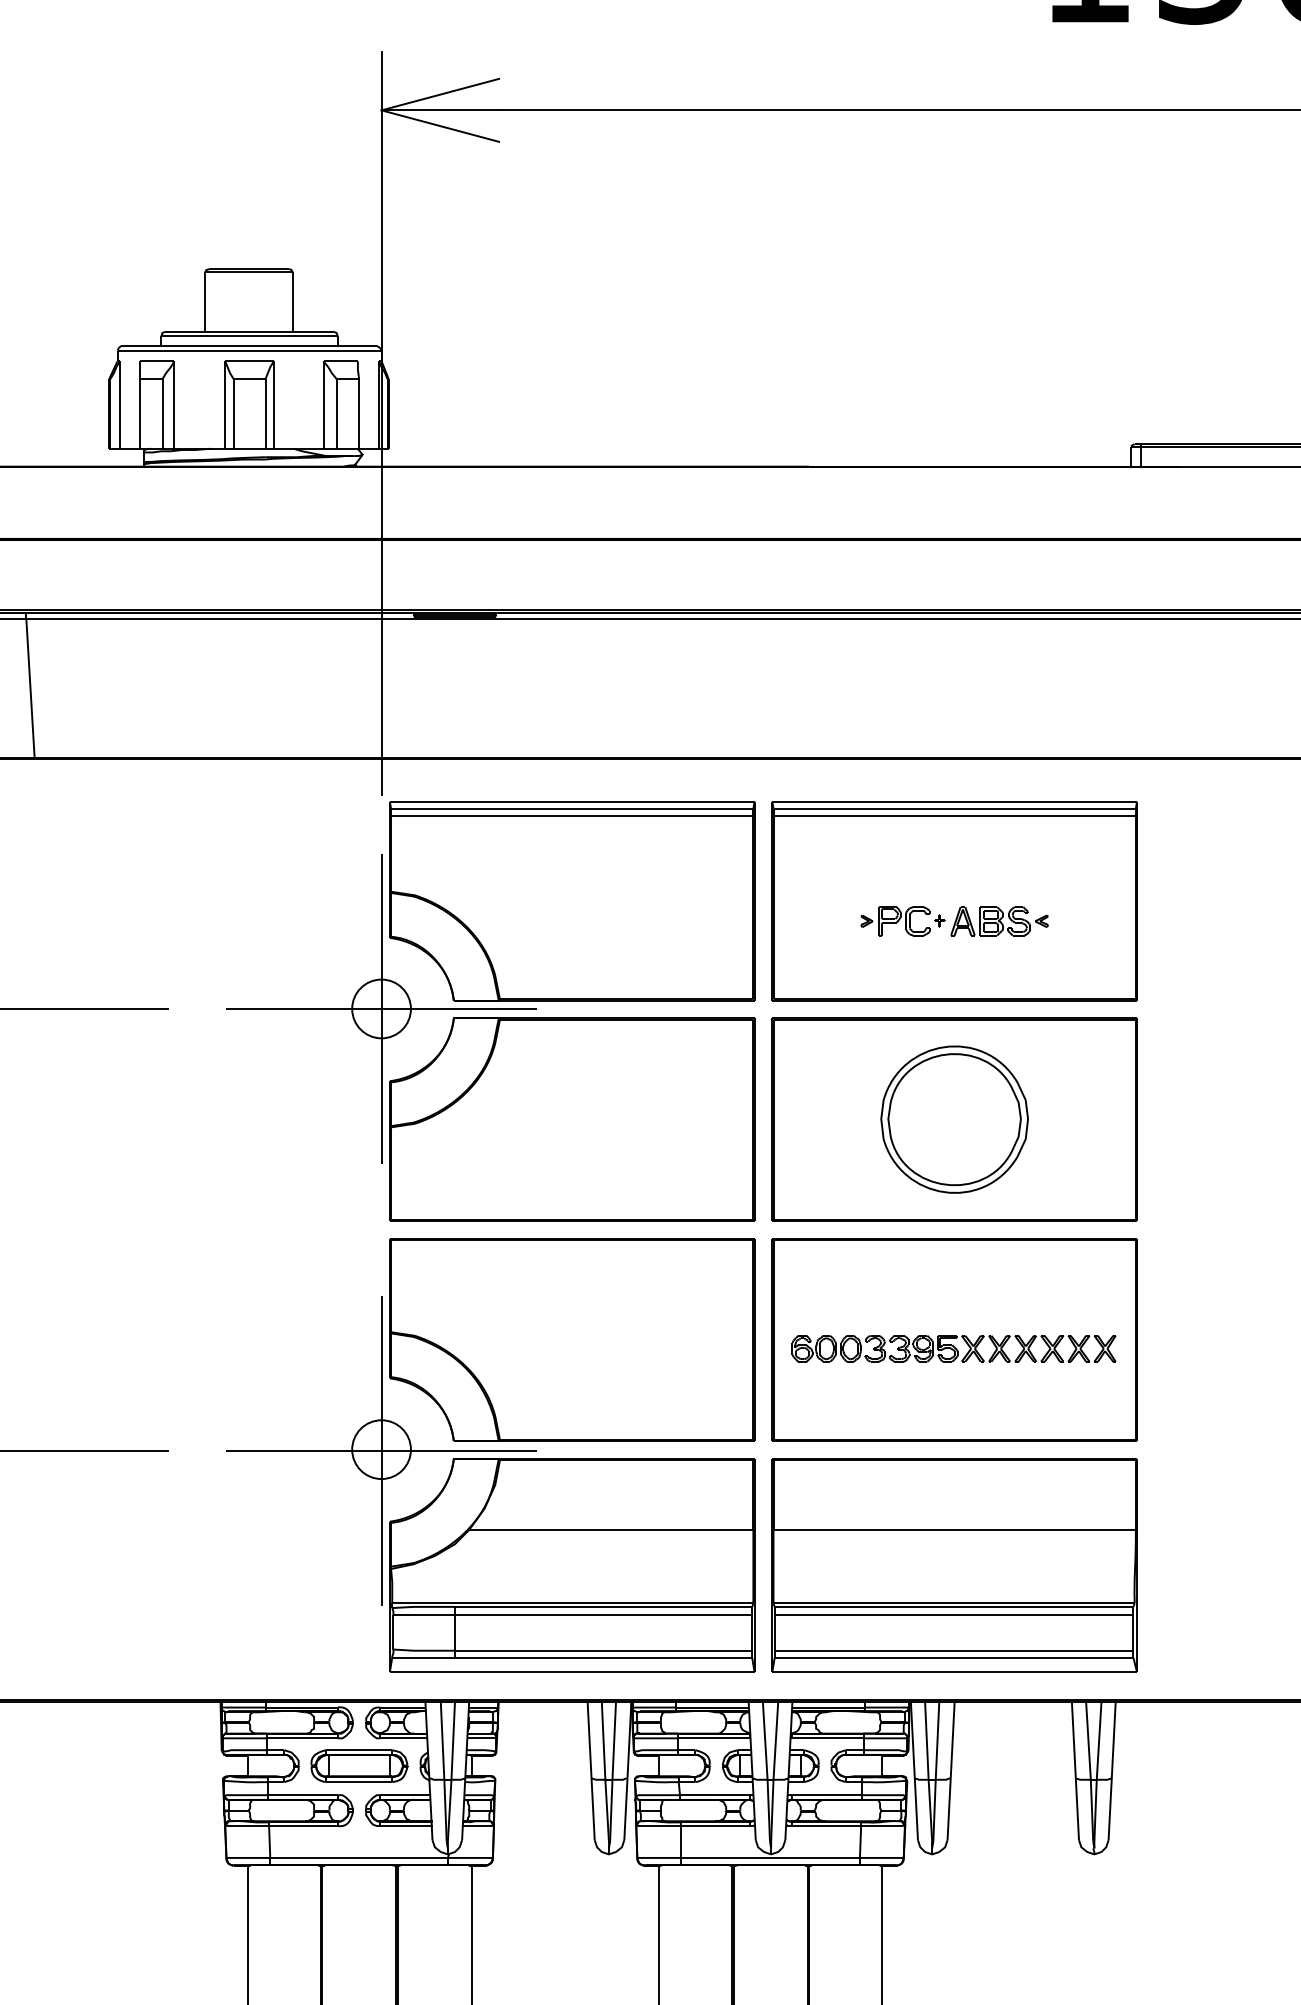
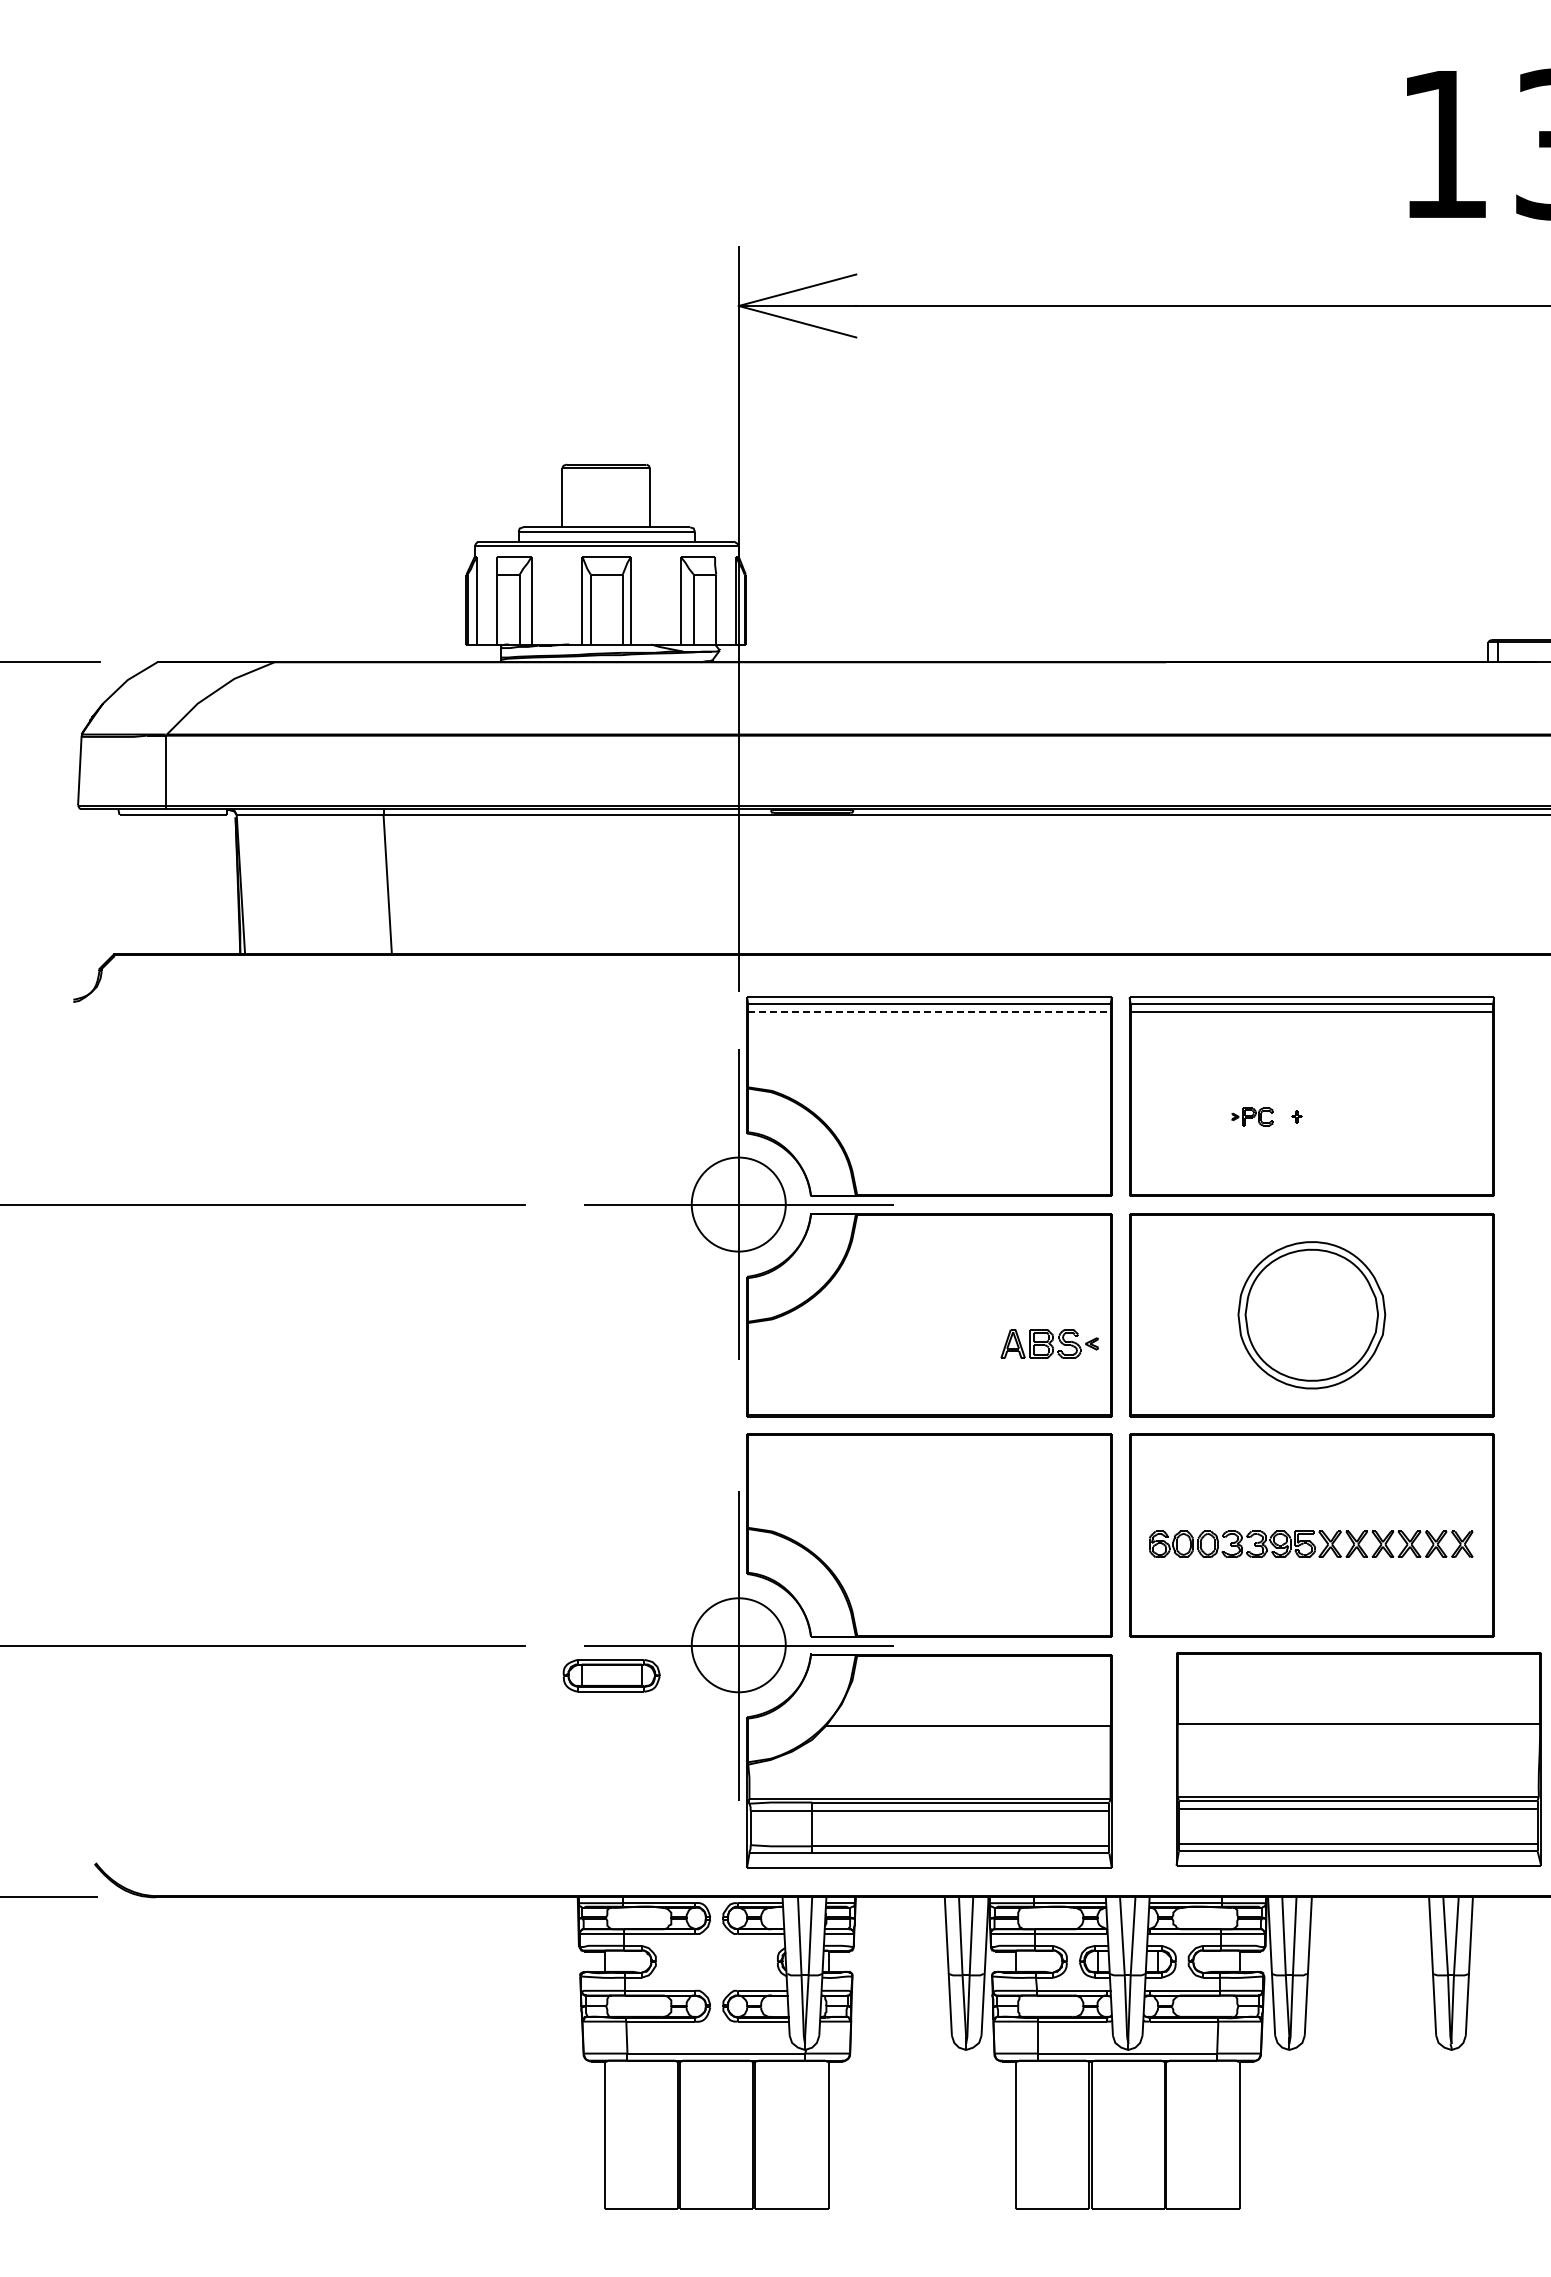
line: (572, 815) -> (929, 1011), solid -> dashed
part: (895, 920) -> (1252, 1116), size x0.6
part: (999, 920) -> (1049, 1343), moved
circle: (381, 1008) -> (738, 1204), size x1.6
circle: (381, 1448) -> (738, 1644), size x1.6
part: (954, 1565) -> (1358, 1759), moved
part: (359, 1765) -> (611, 1675), moved

